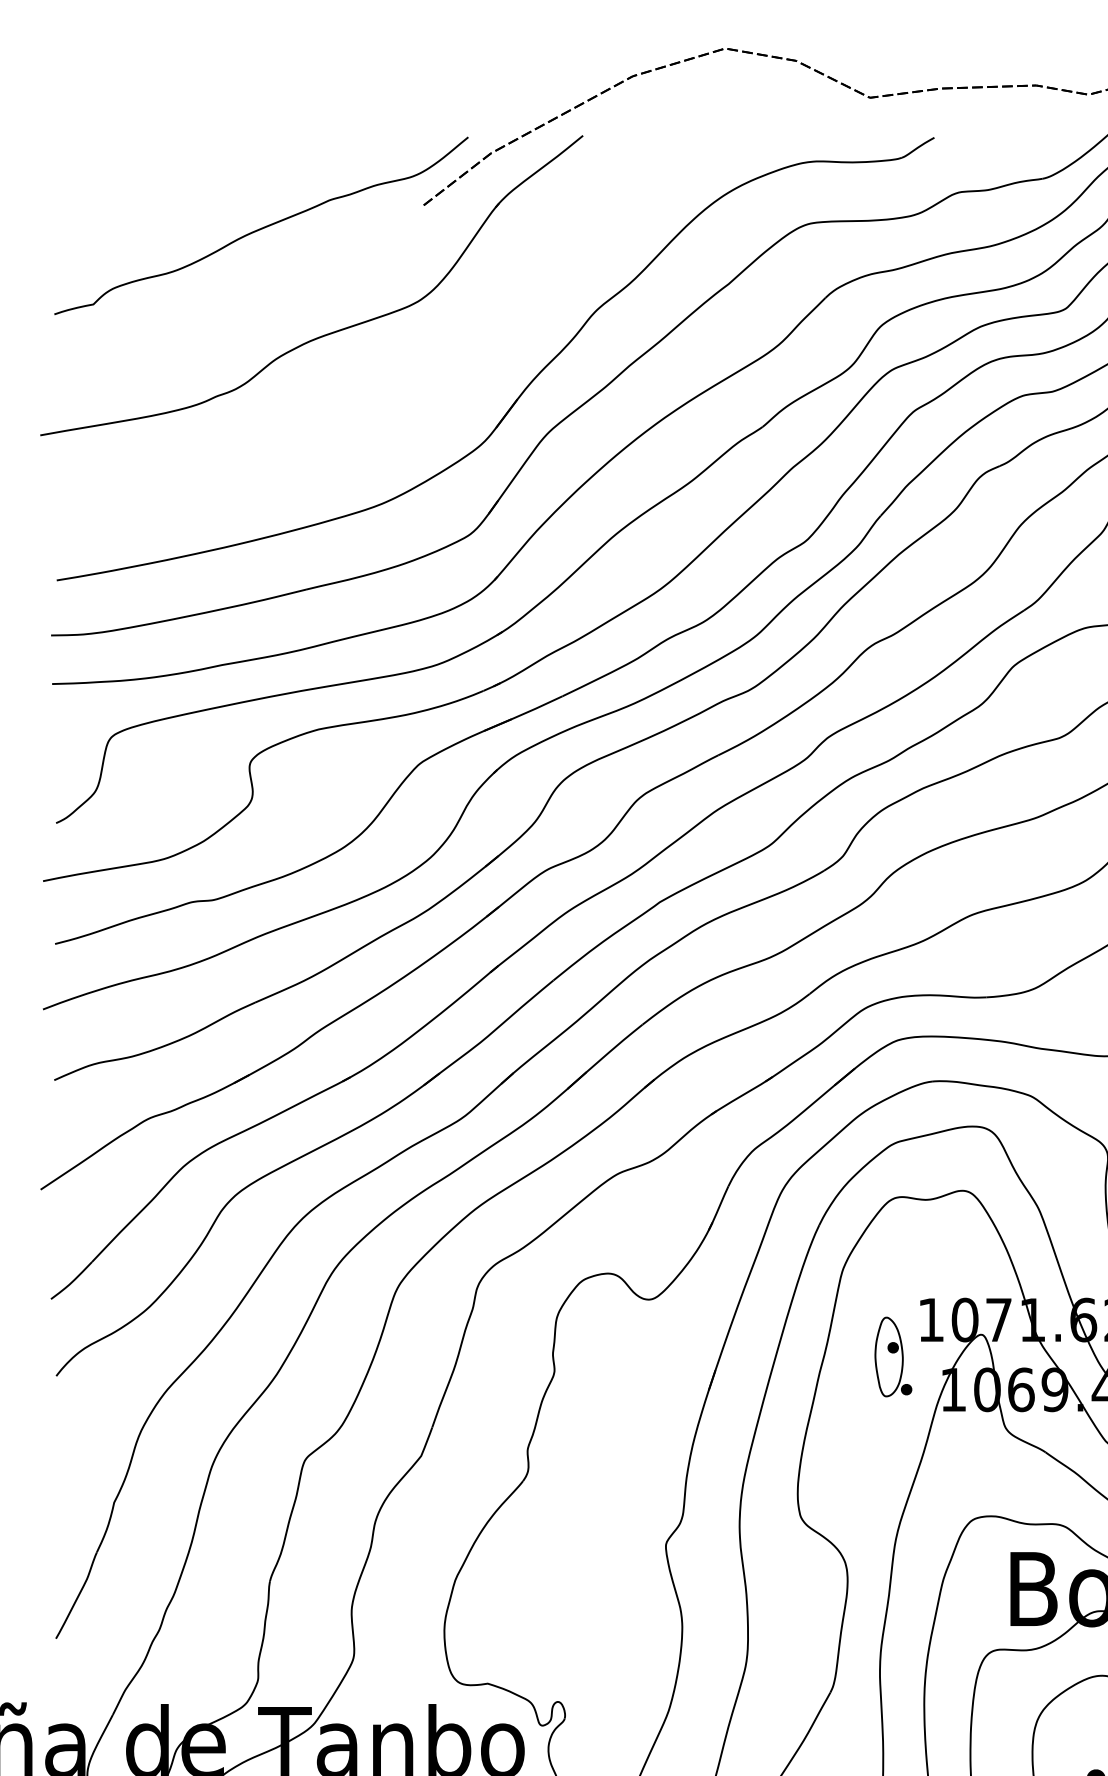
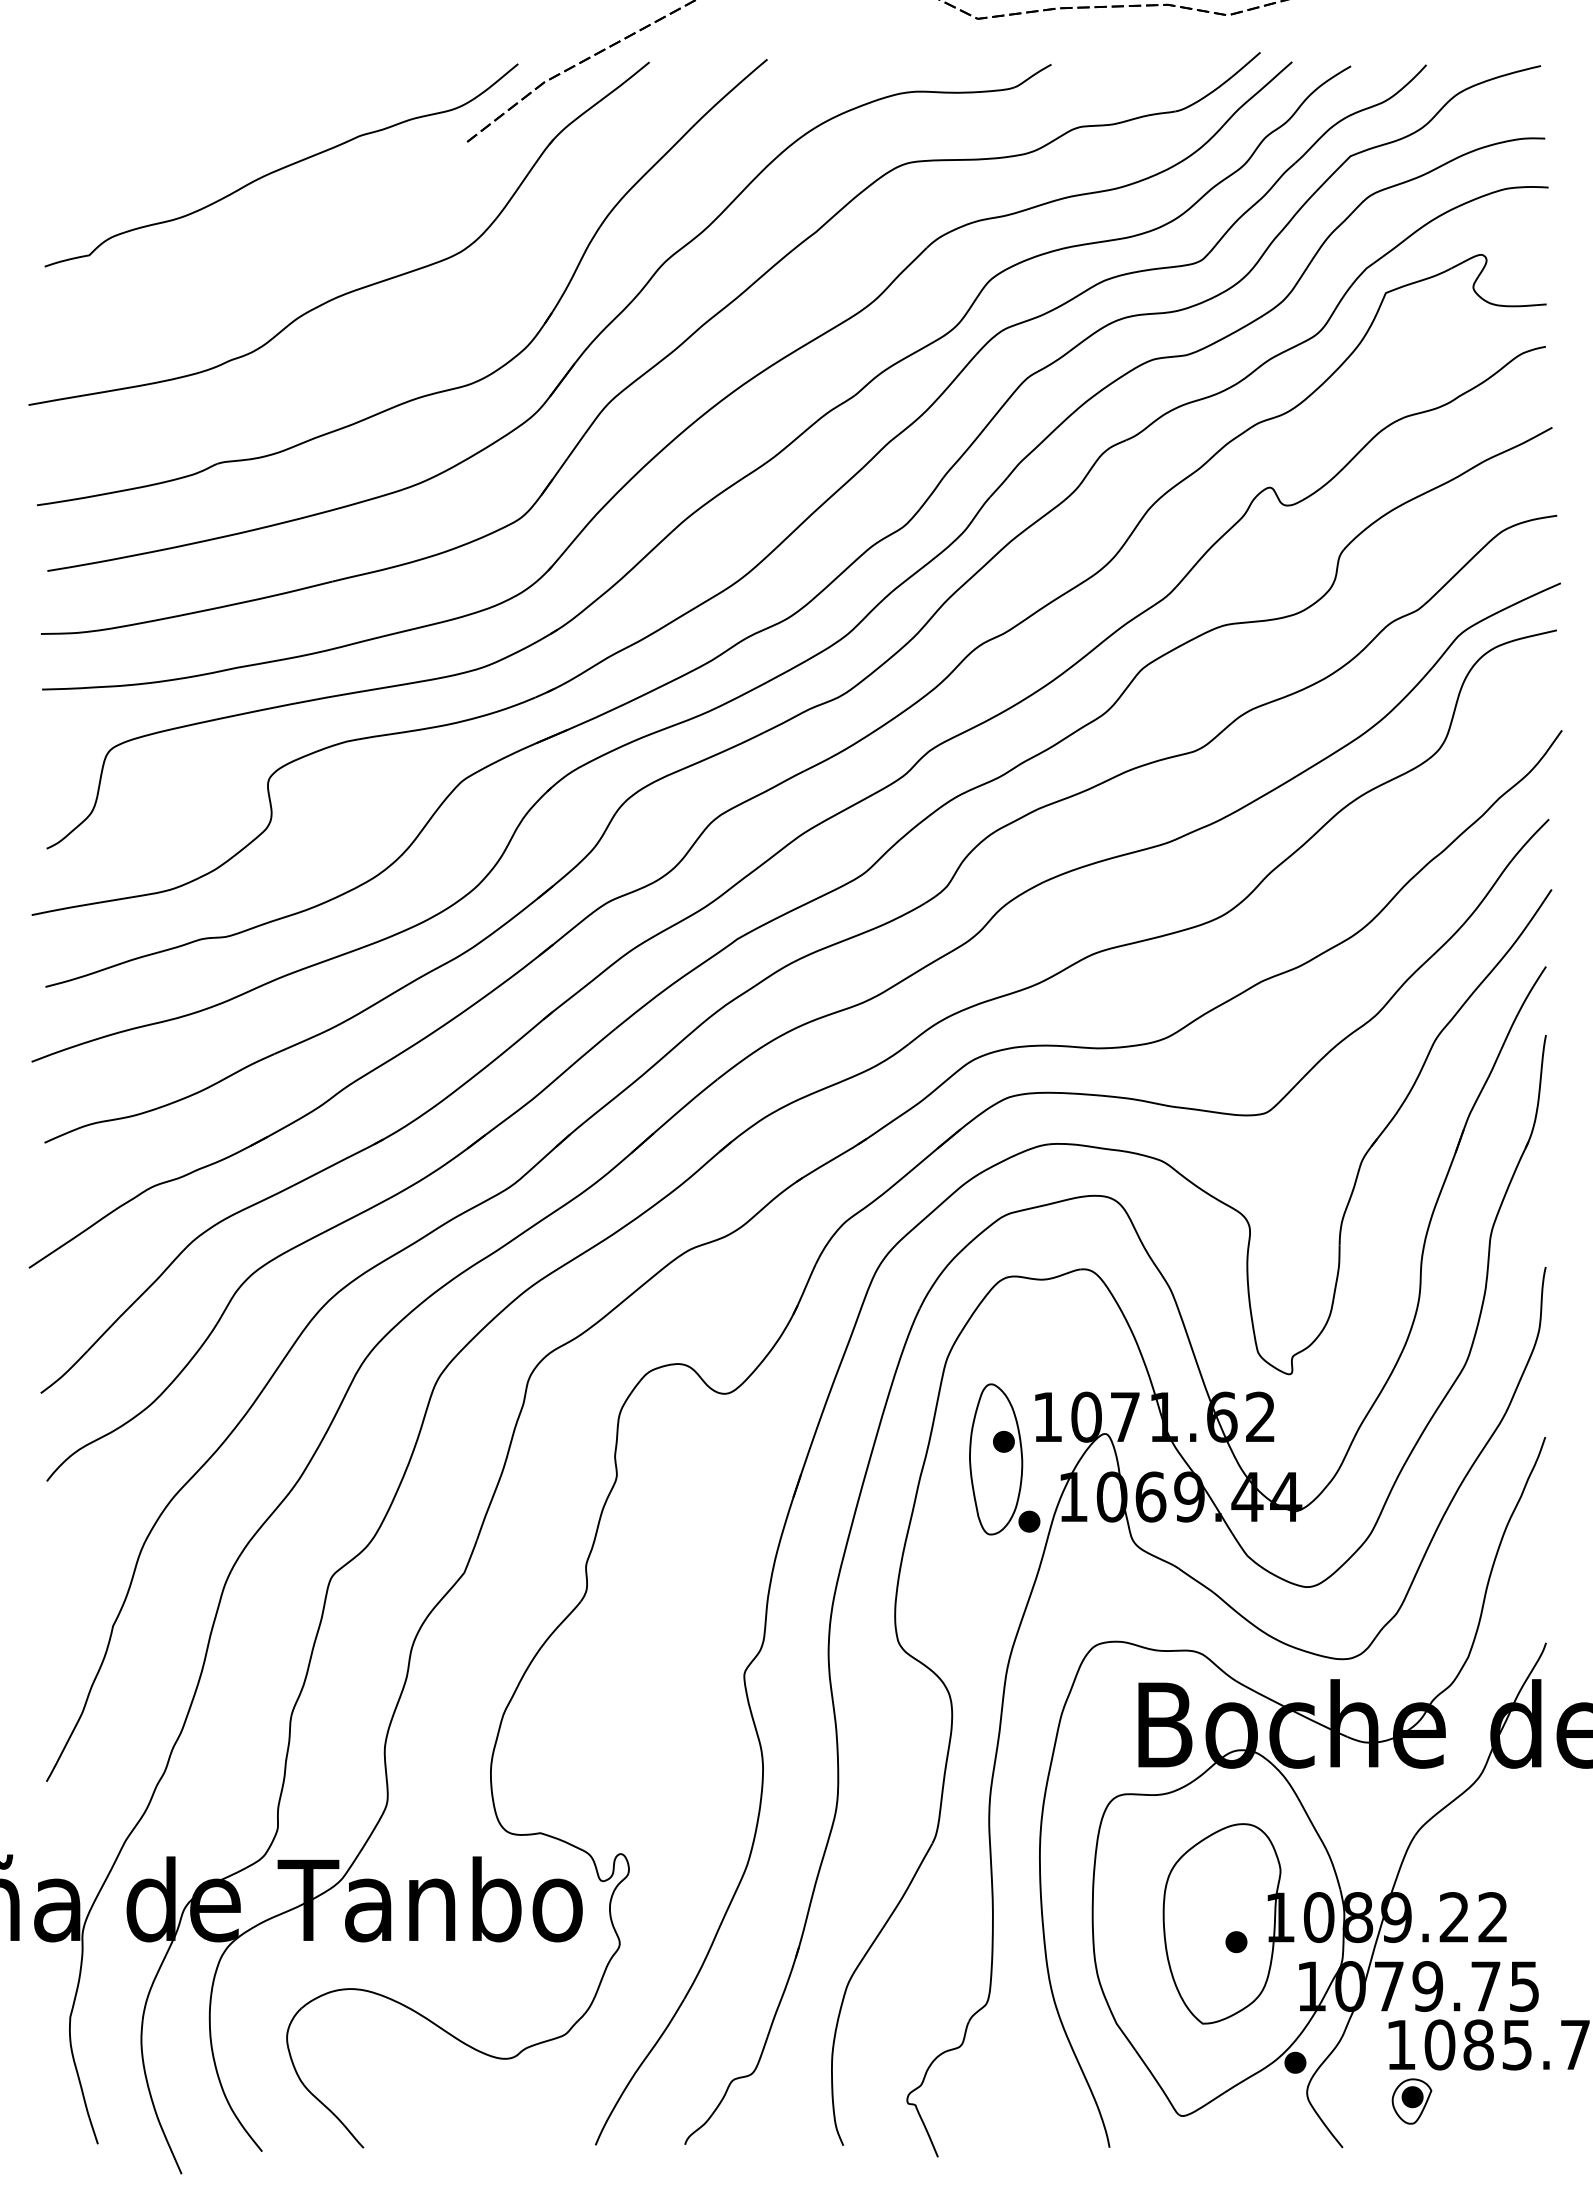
part: (390, 425) -> (429, 393), added
part: (893, 1357) -> (1004, 1459), size x1.67

